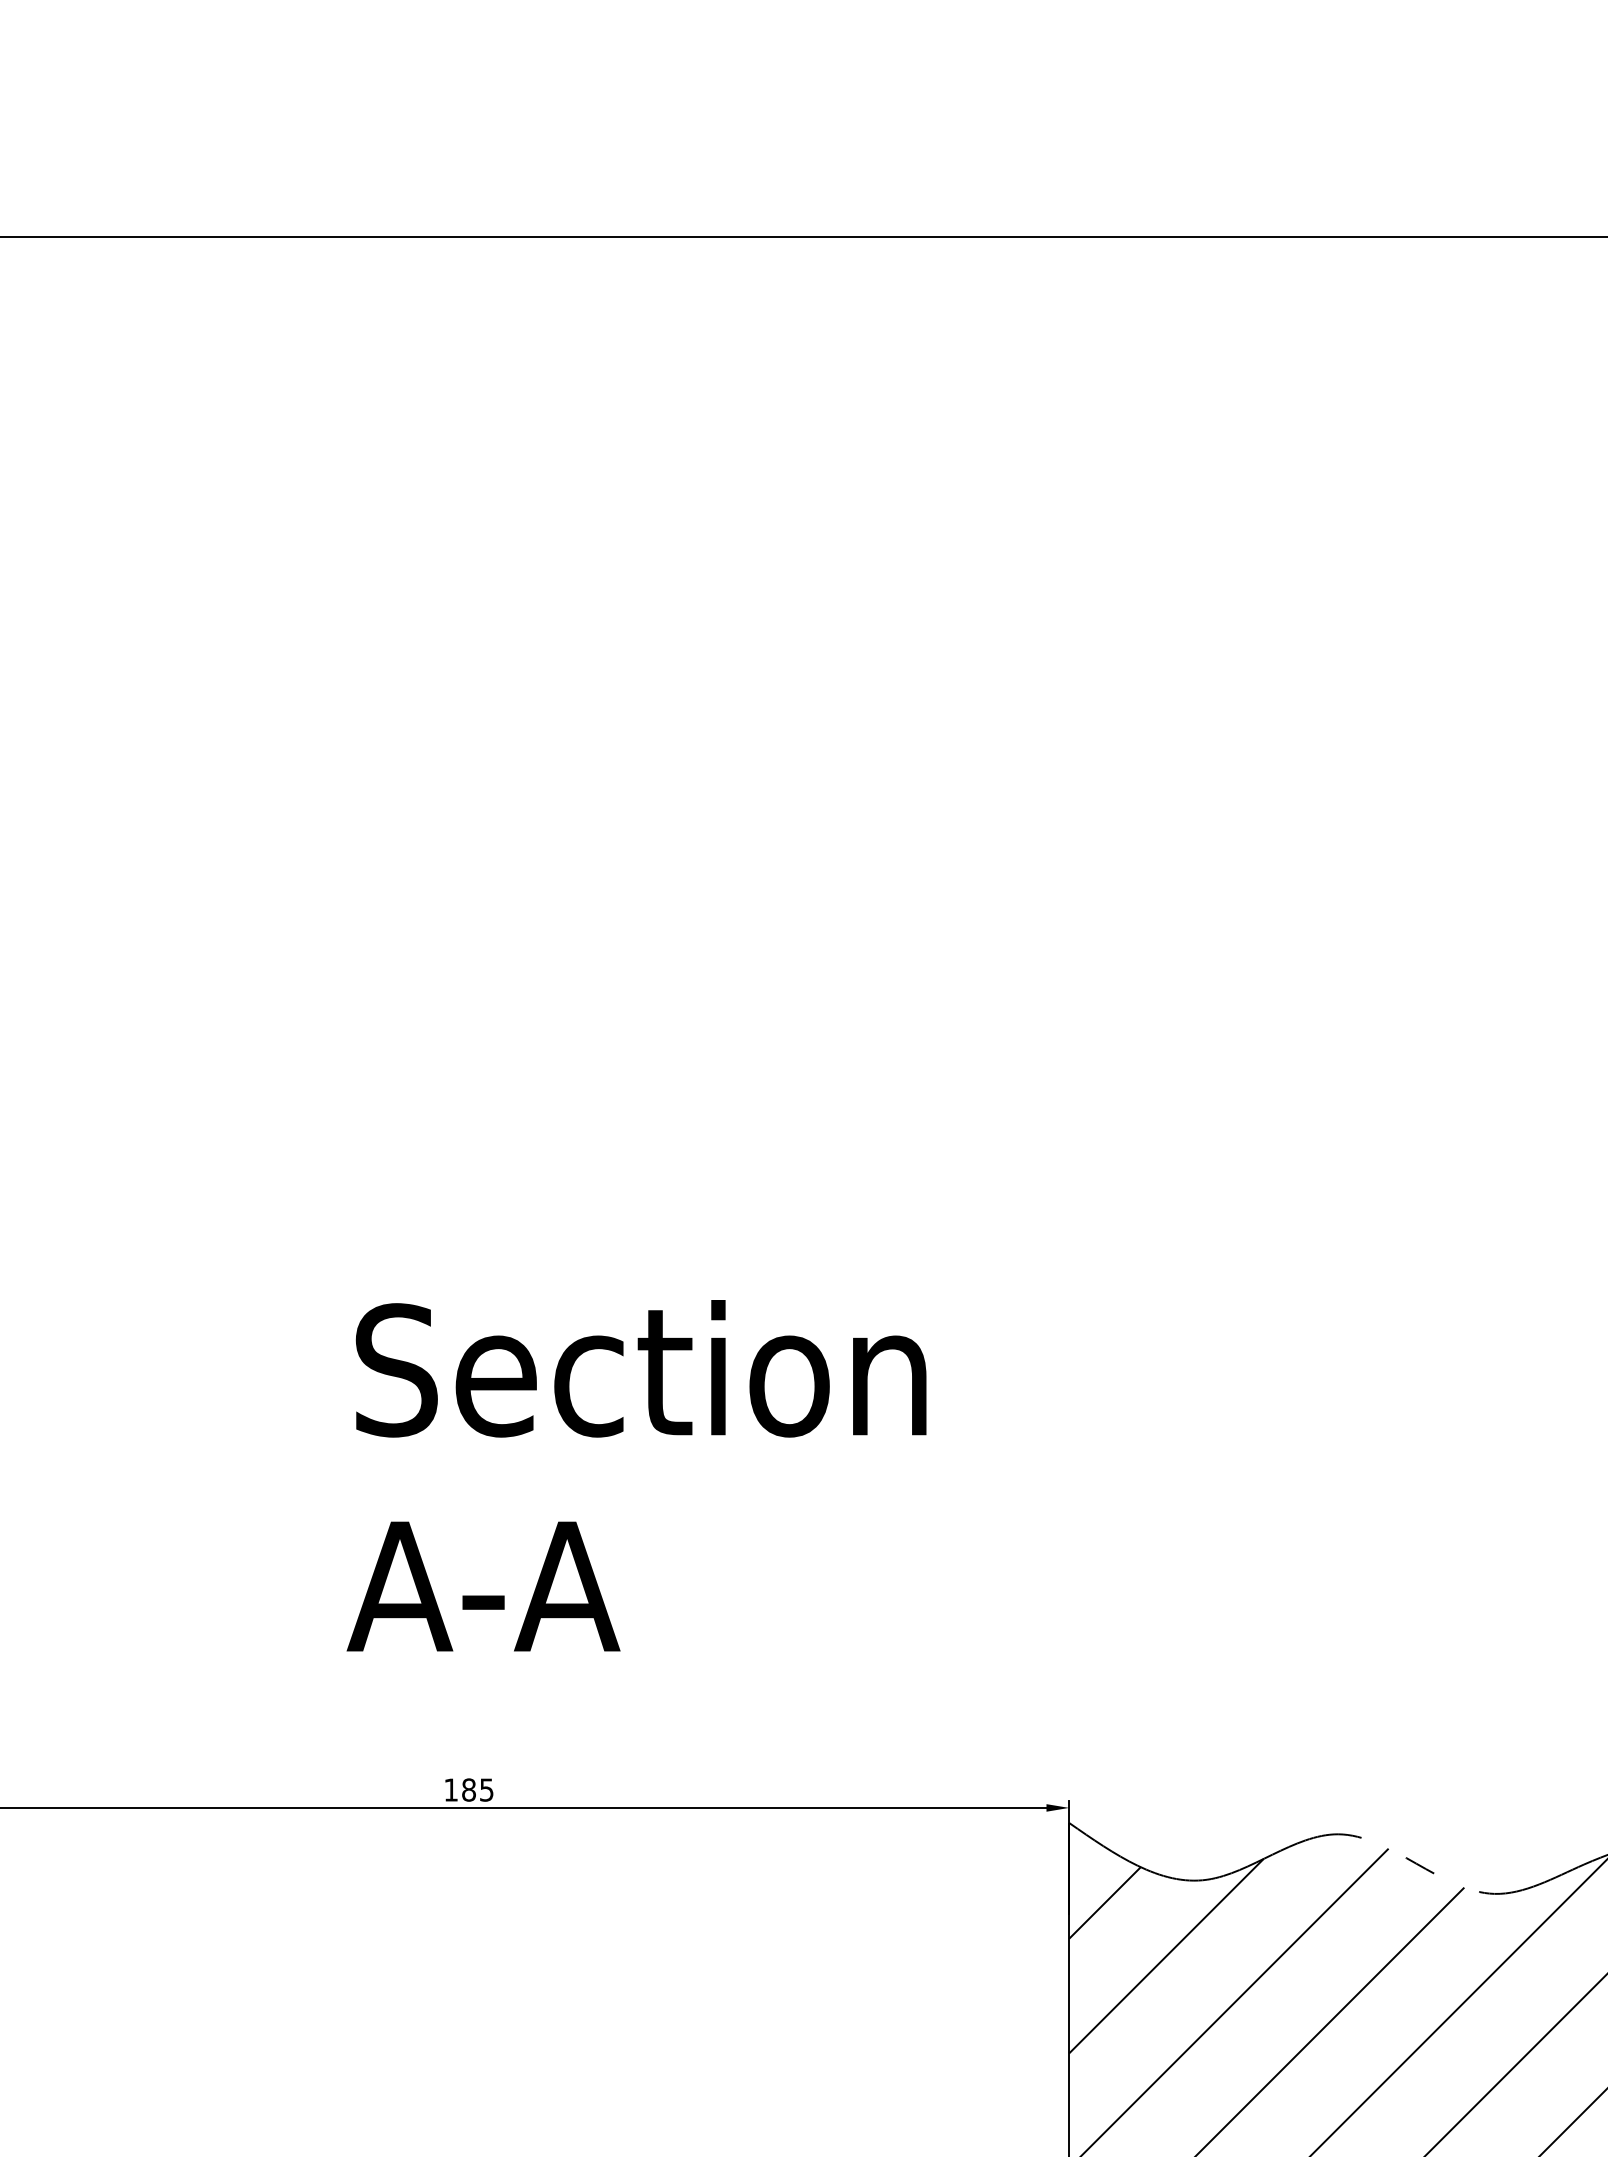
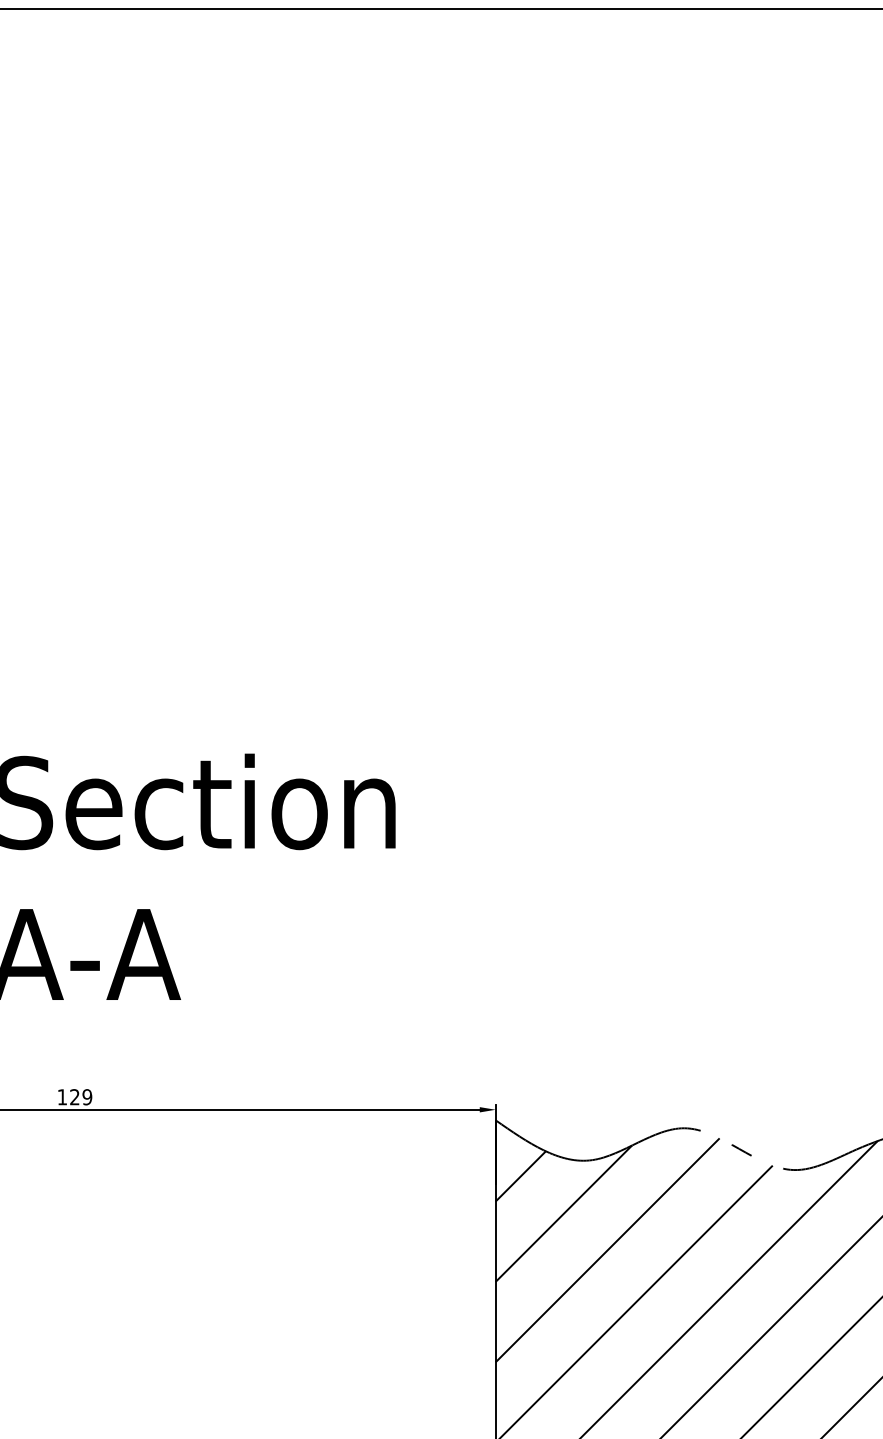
text: (477, 1789) -> (80, 1096), 185 -> 129

